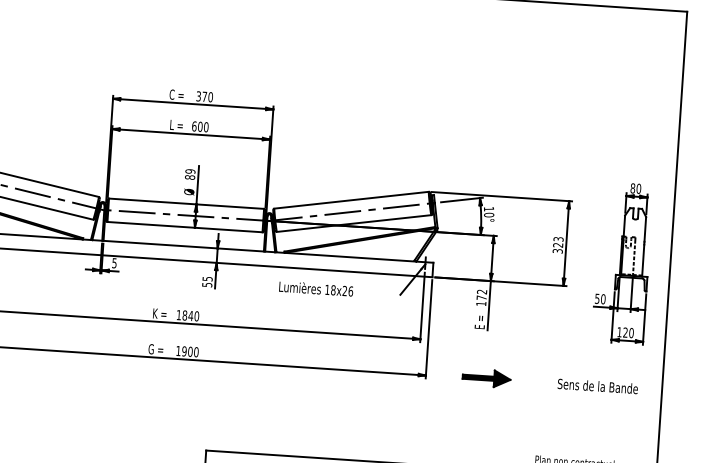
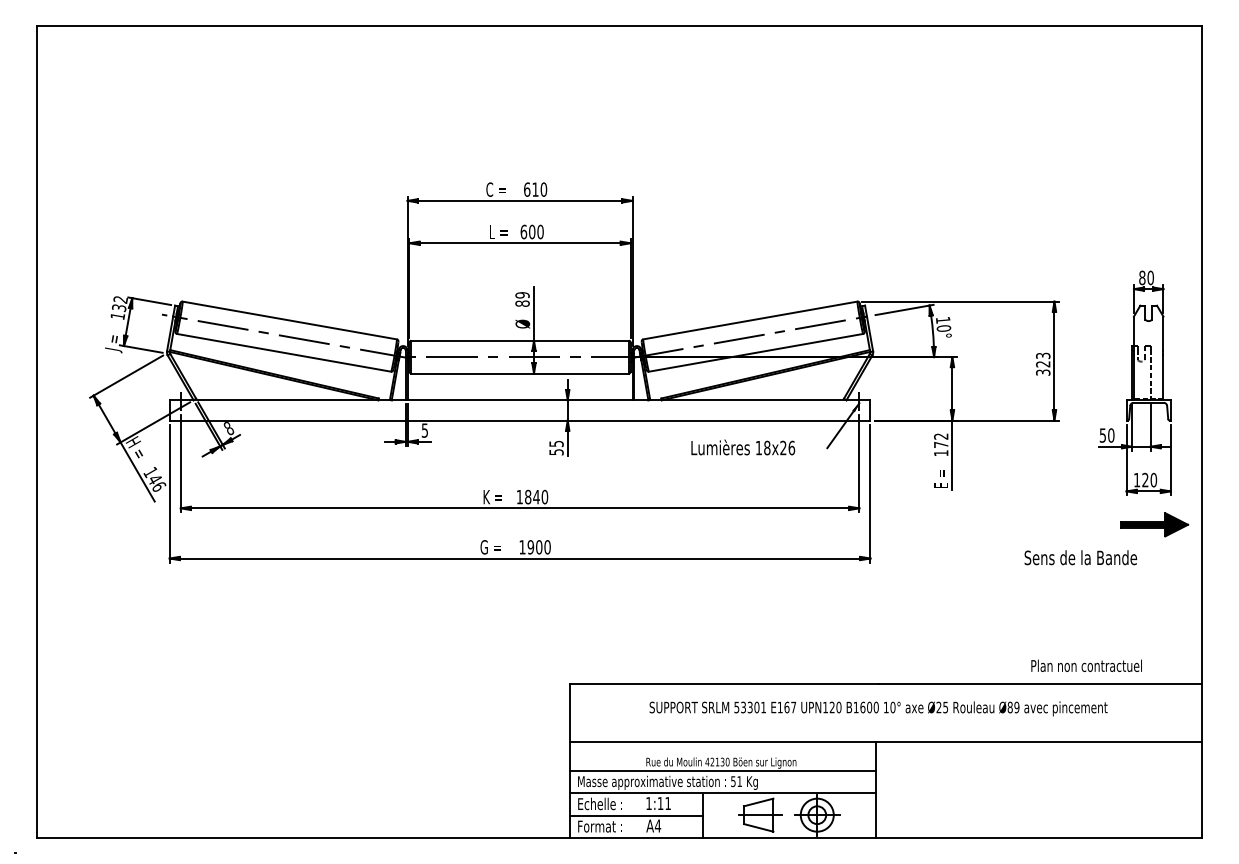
text: (201, 96) -> (531, 189), 370 -> 610
text: (316, 288) -> (743, 447), moved
part: (486, 378) -> (1154, 524), moved
text: (597, 386) -> (1080, 557), moved

